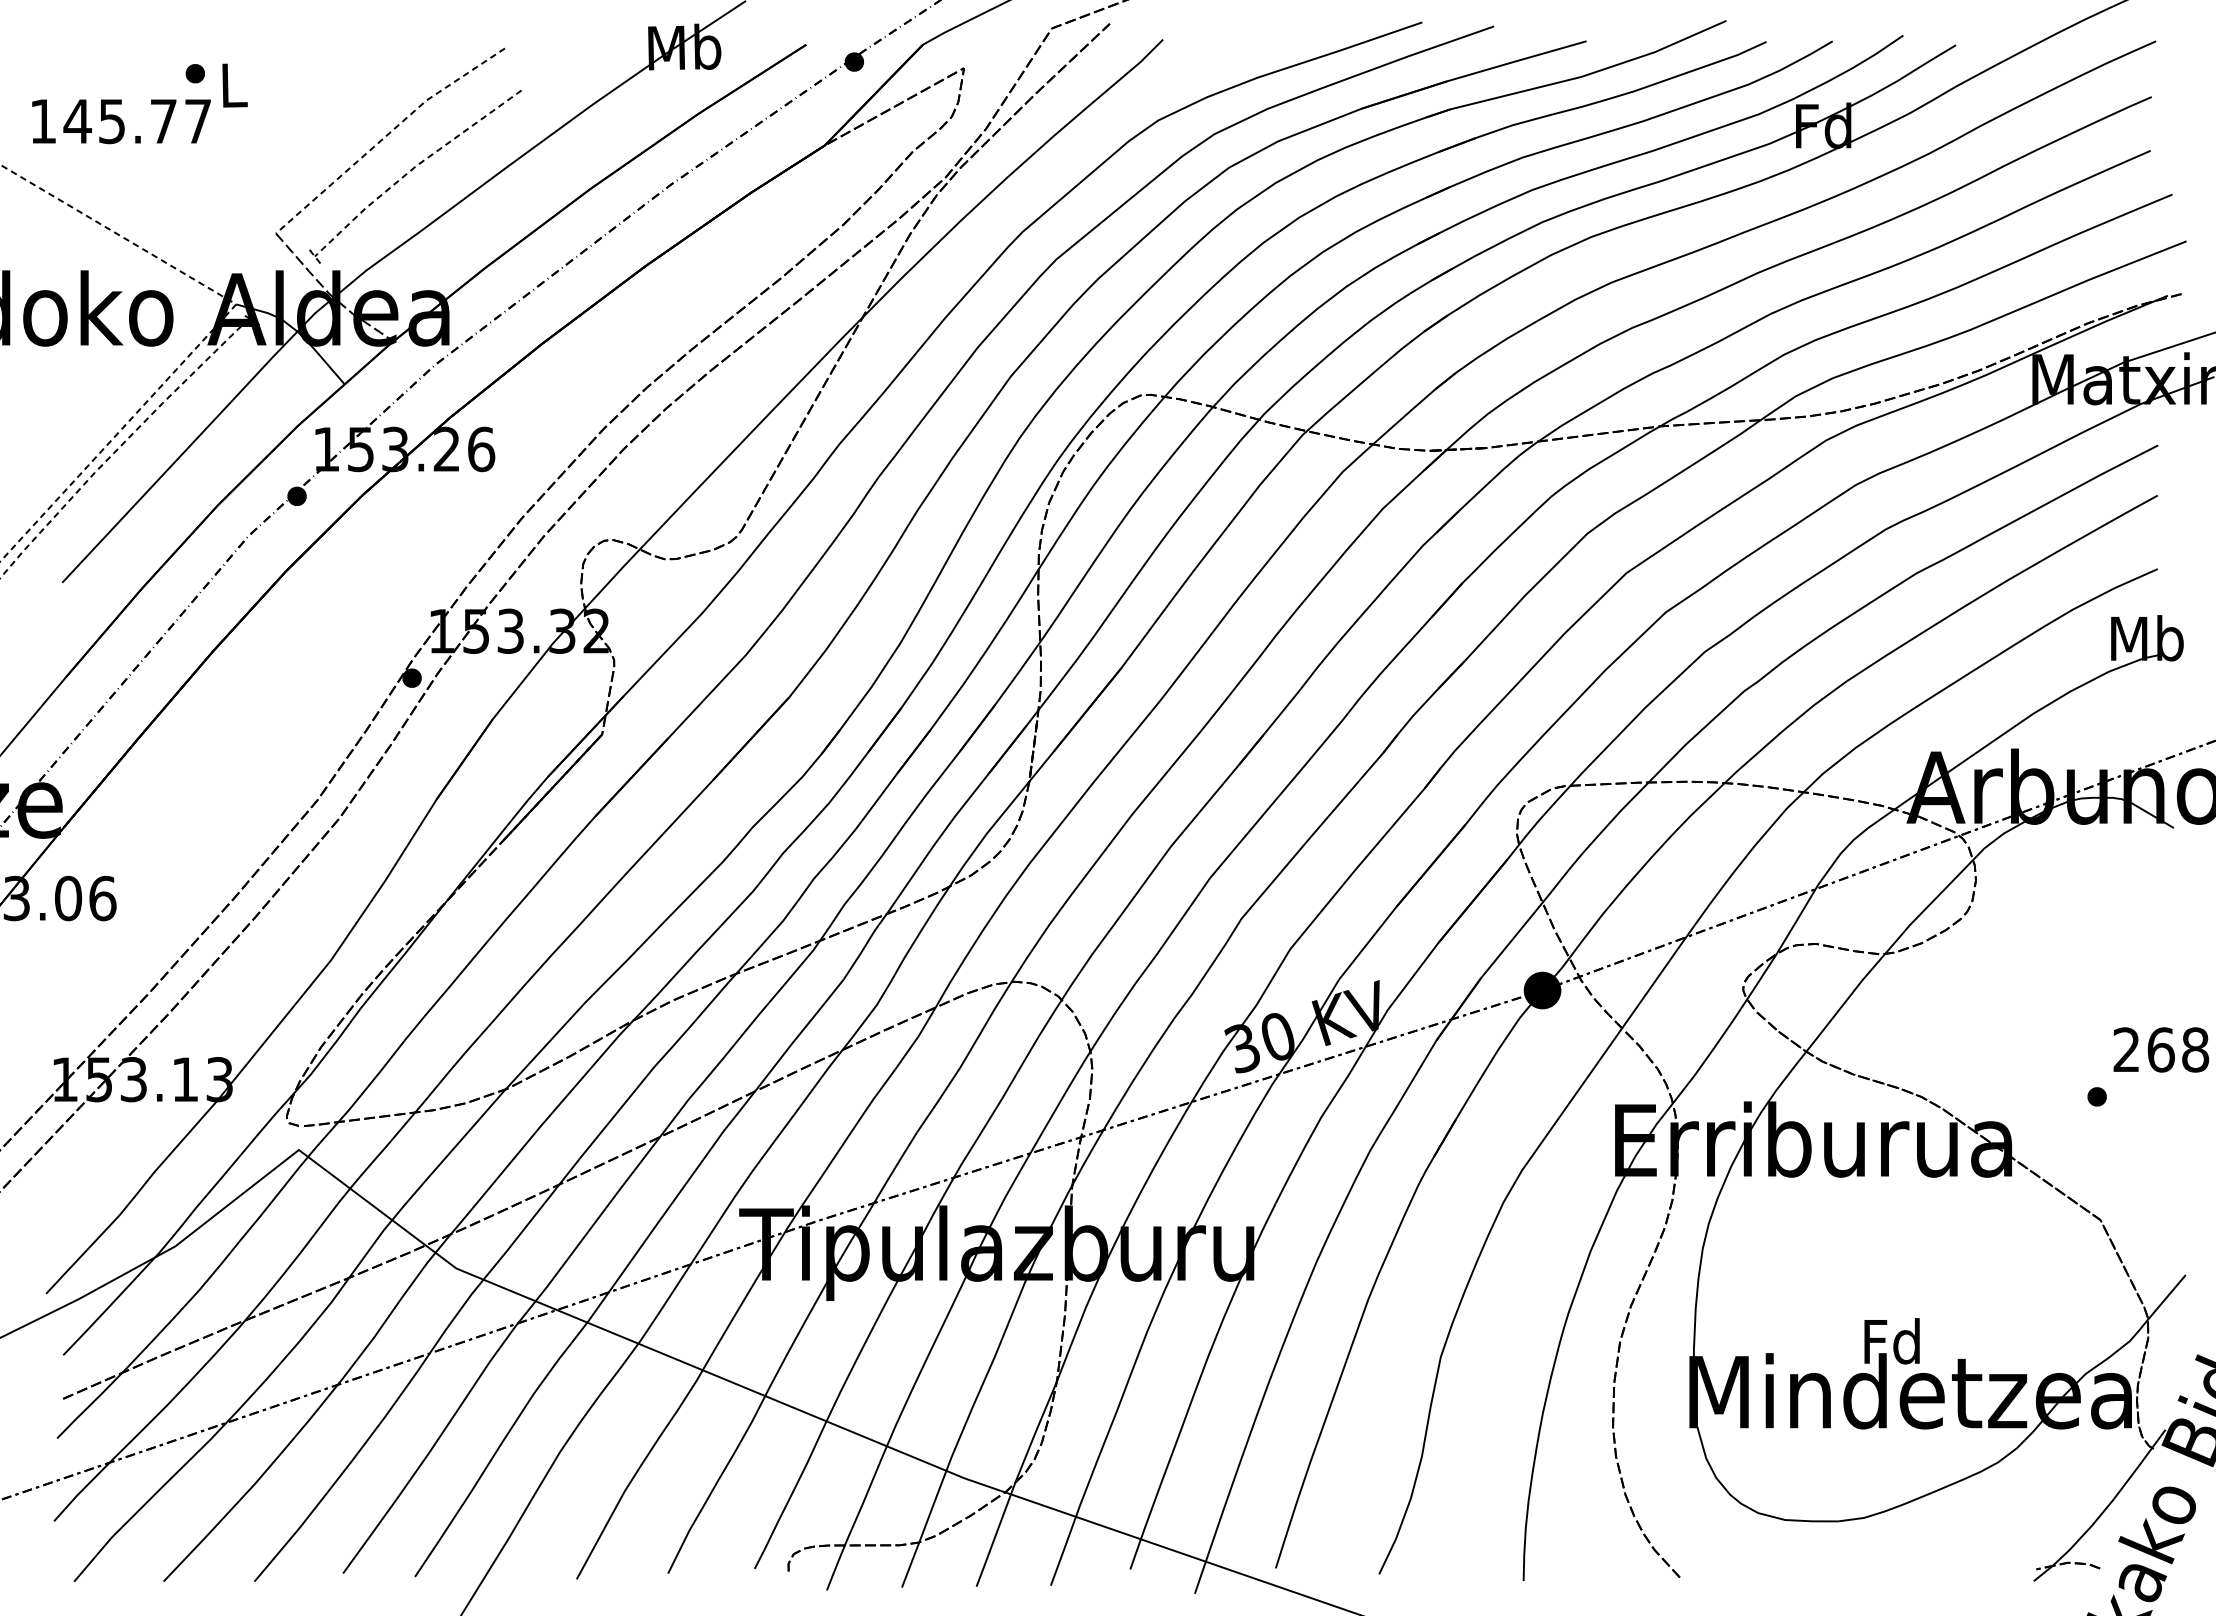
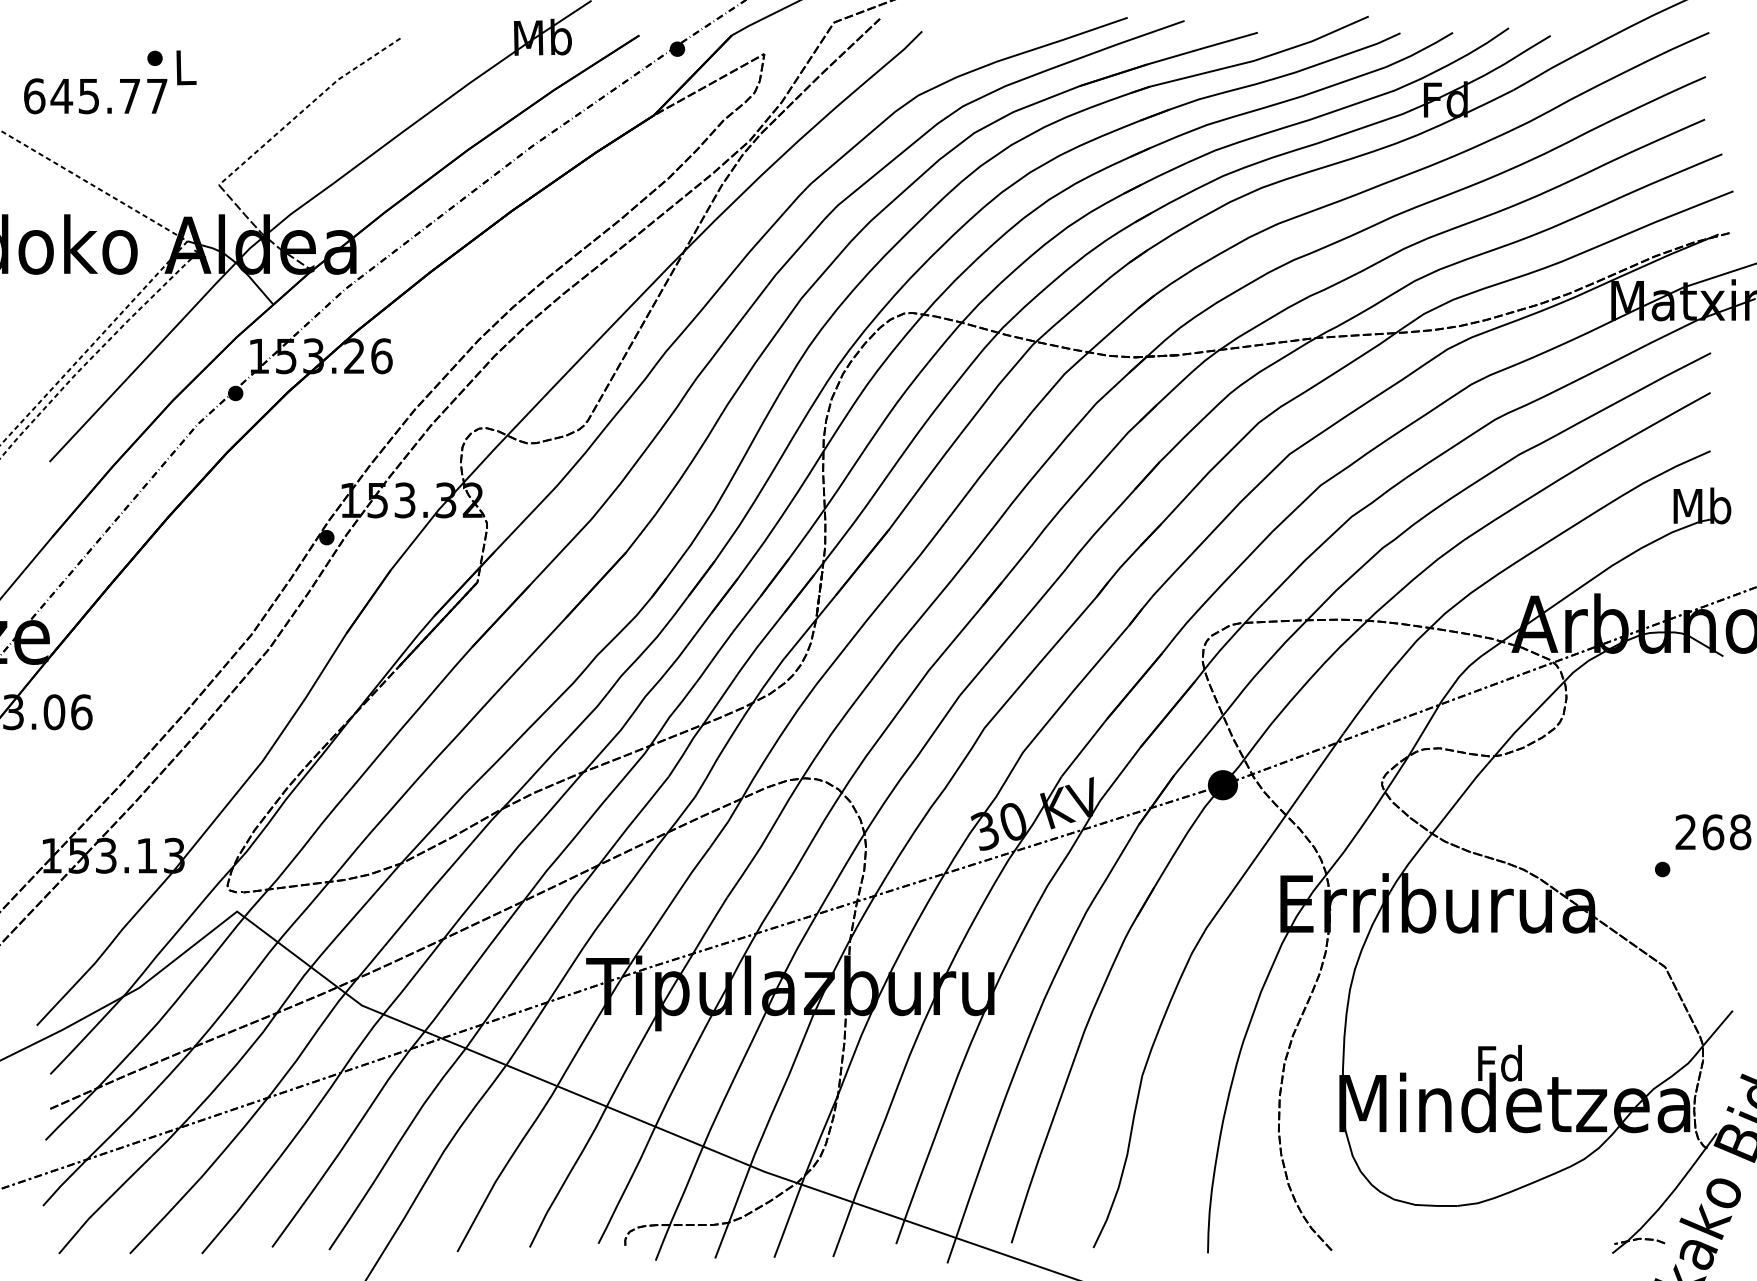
text: (43, 121) -> (34, 96), 145.77 -> 645.77
part: (411, 171) -> (326, 135), removed

